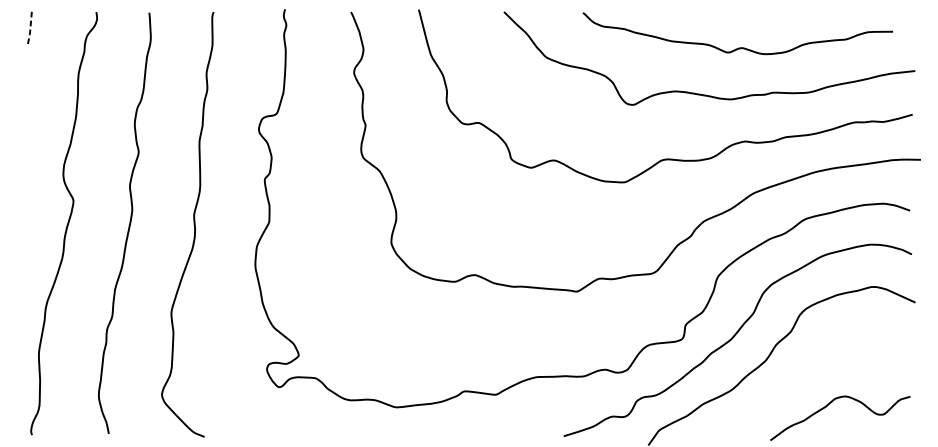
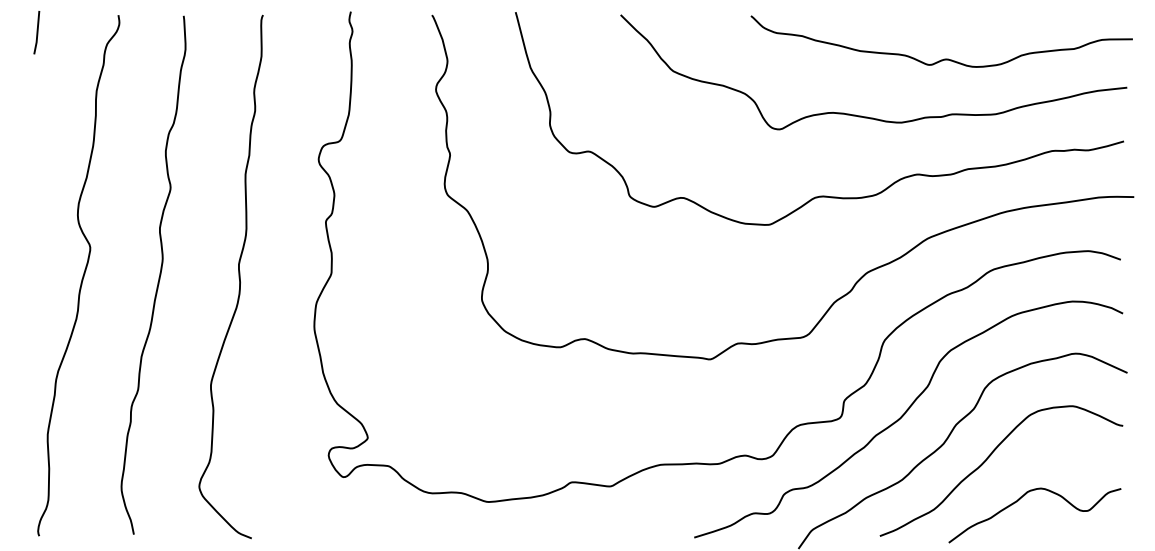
line: (30, 27) -> (37, 33), dashed -> solid
curve: (740, 47) -> (944, 58), moved
curve: (801, 374) -> (986, 461), added

